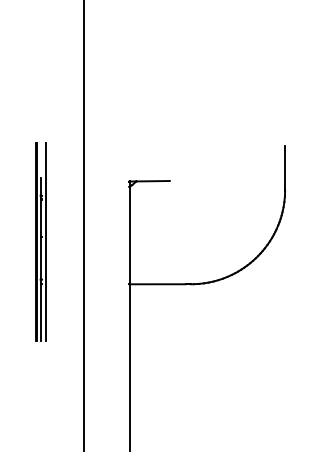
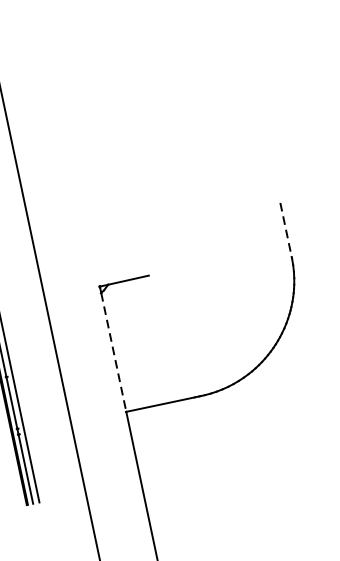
line: (285, 168) -> (286, 230), solid -> dashed
line: (129, 235) -> (113, 352), solid -> dashed

